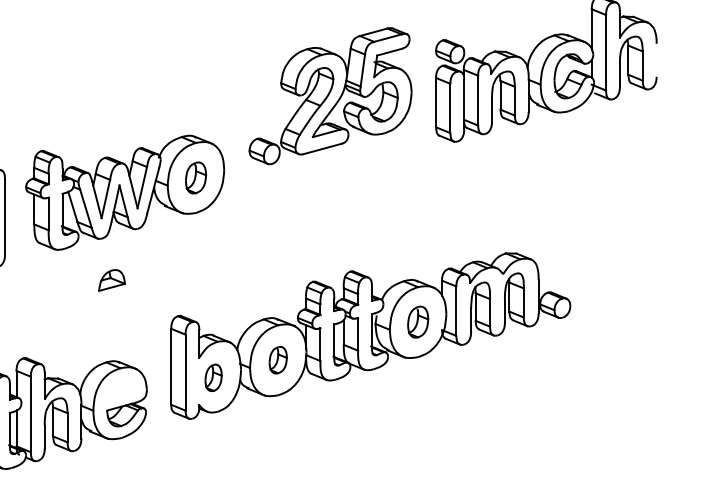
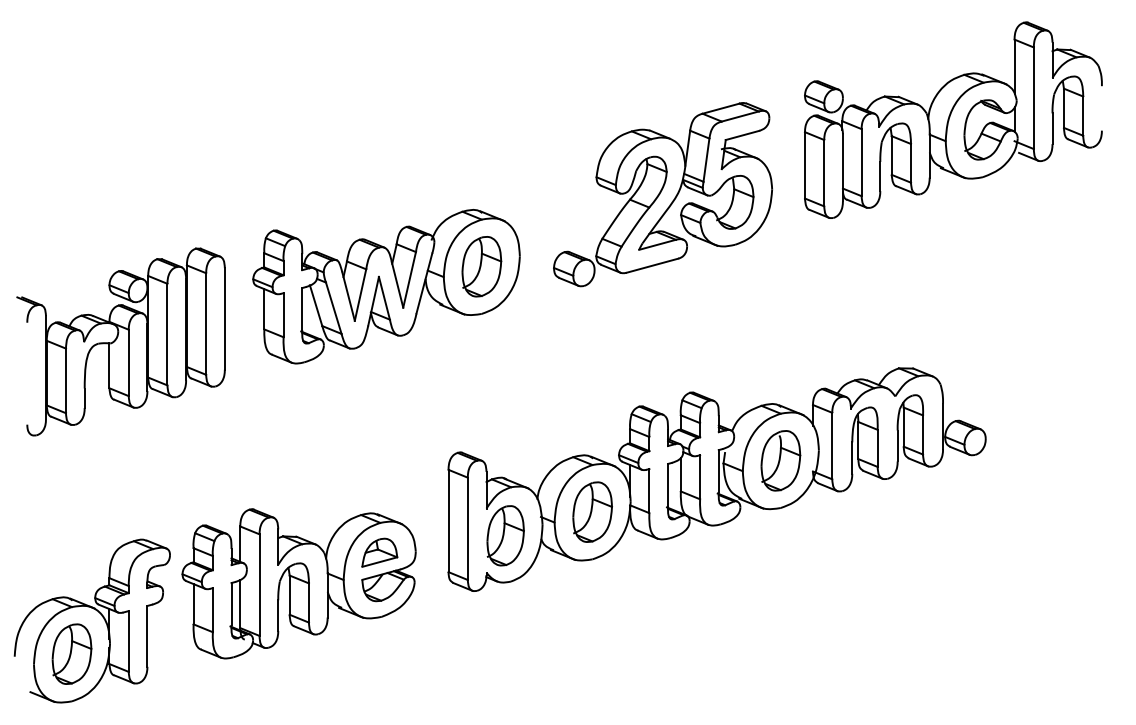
part: (330, 96) -> (663, 194), moved
part: (195, 177) -> (481, 266), size x1.43
part: (111, 280) -> (379, 552), moved
part: (417, 321) -> (780, 460), size x1.43
part: (278, 359) -> (592, 511), size x1.67
part: (213, 377) -> (505, 535), size x1.67

